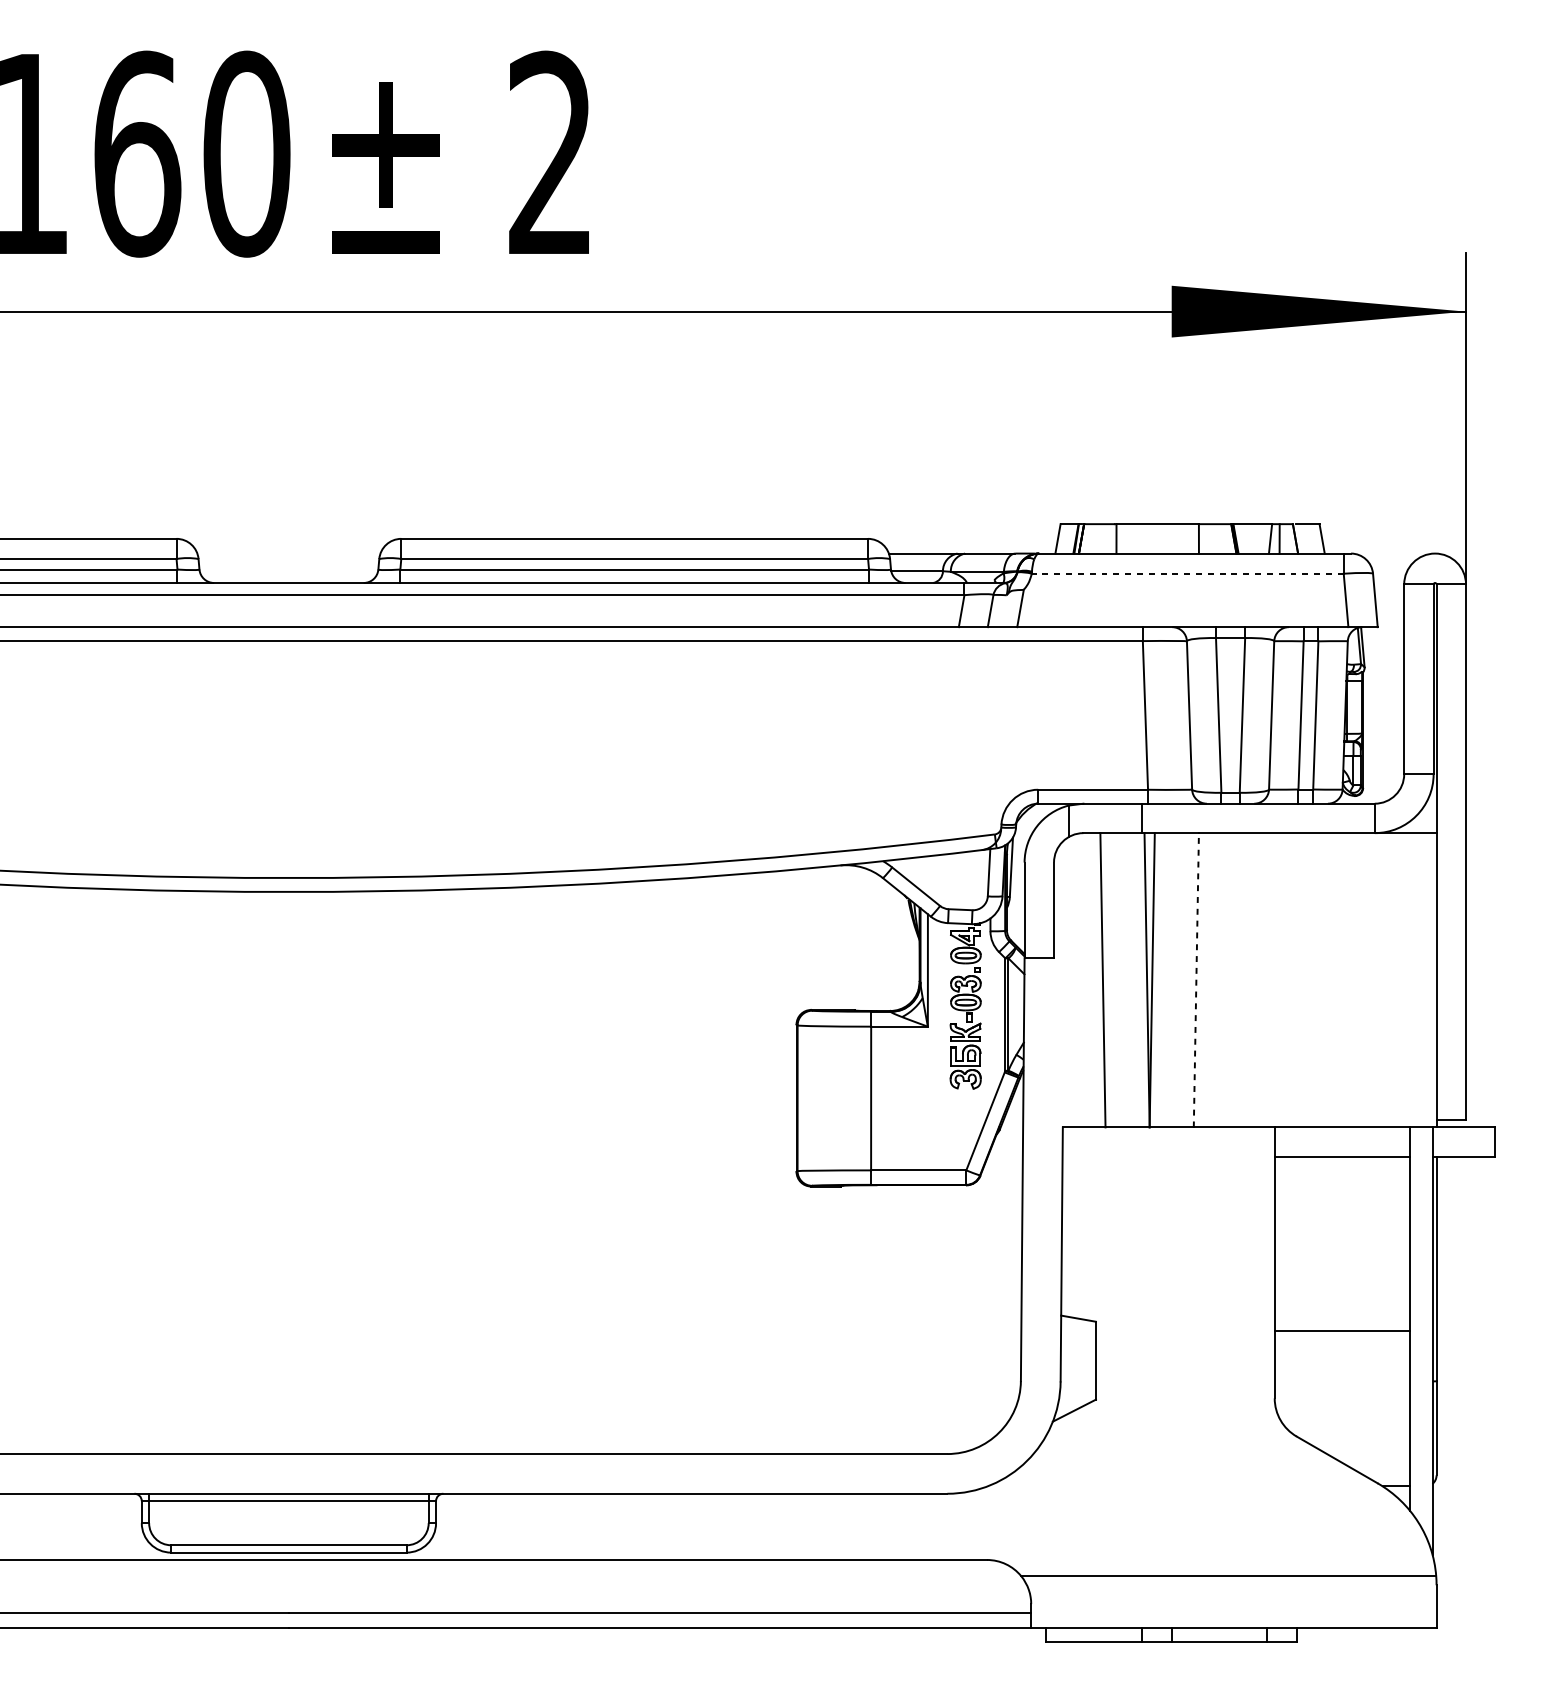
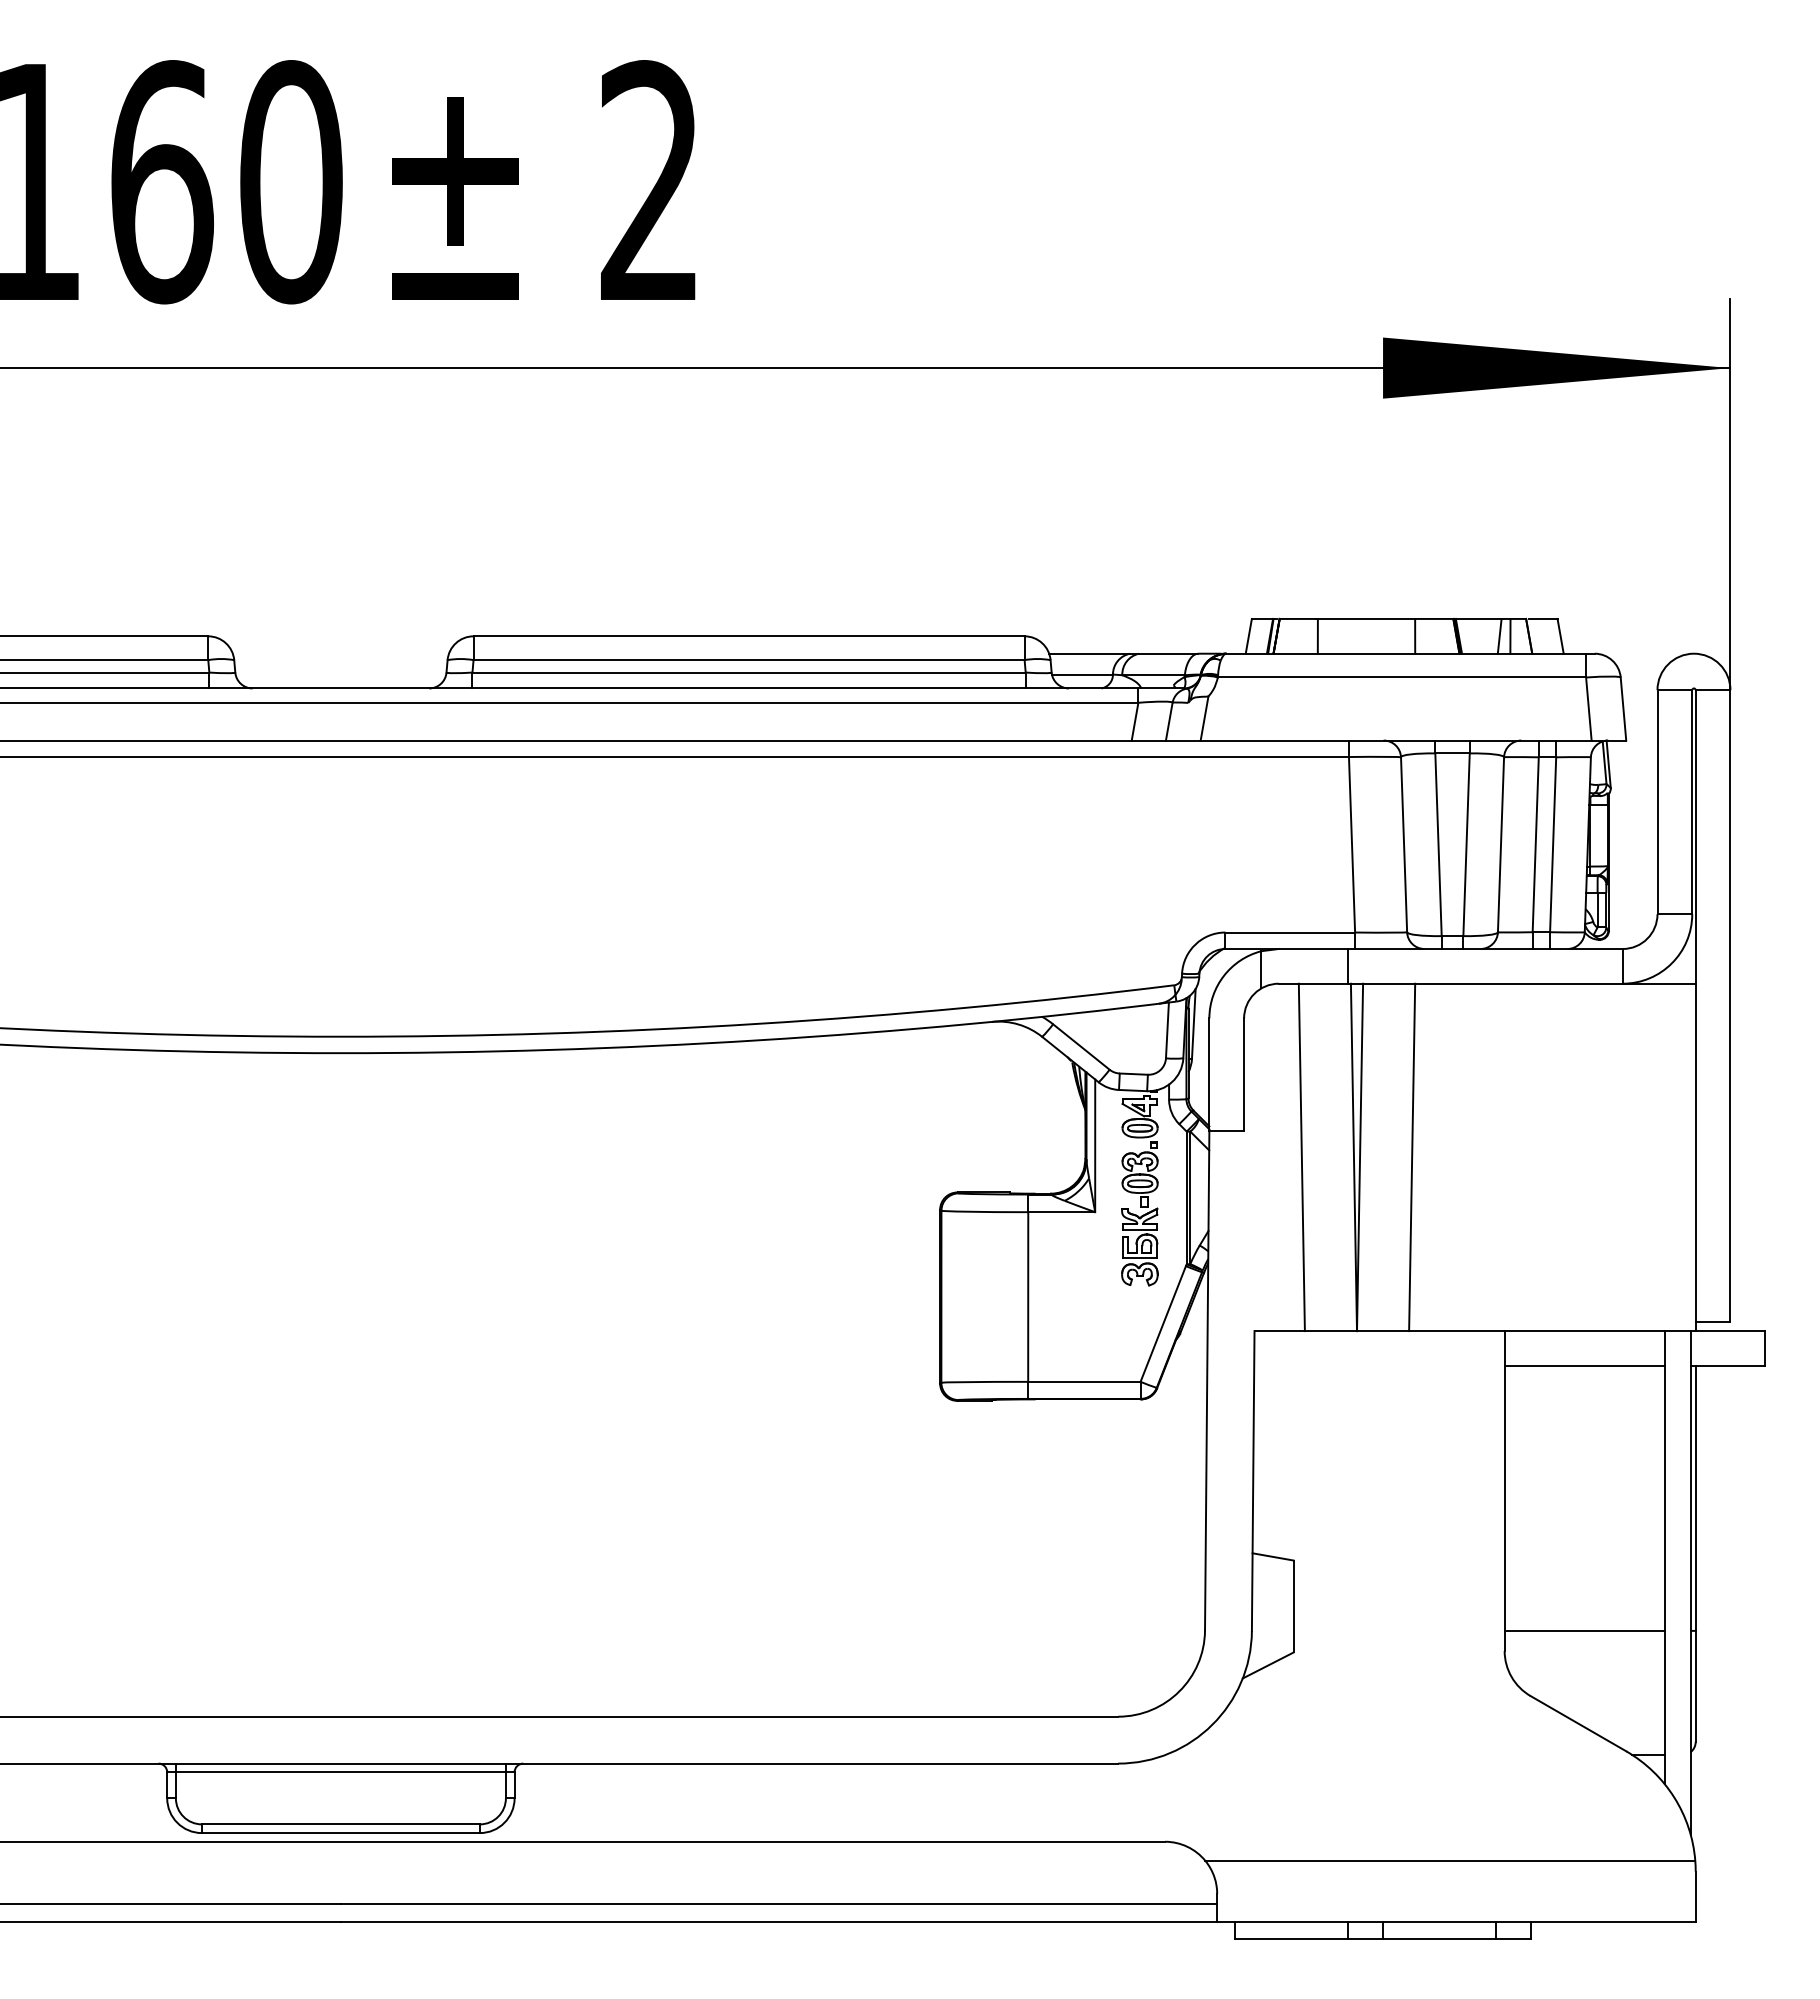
line: (1187, 573) -> (1401, 677), dashed -> solid
line: (1196, 980) -> (1412, 1157), dashed -> solid
line: (1342, 1331) -> (1584, 1630), moved

